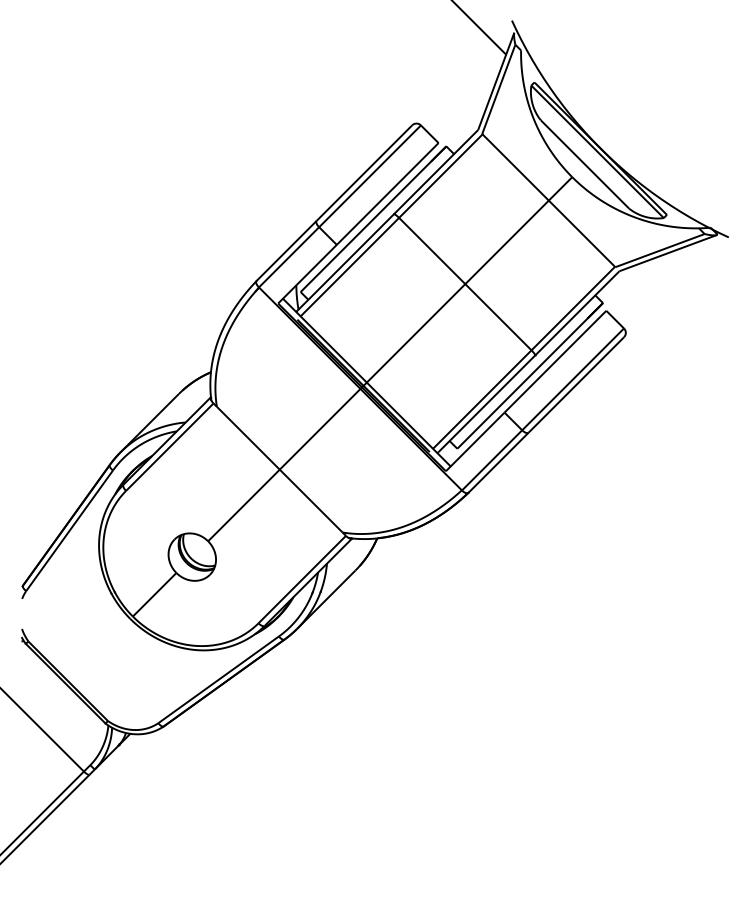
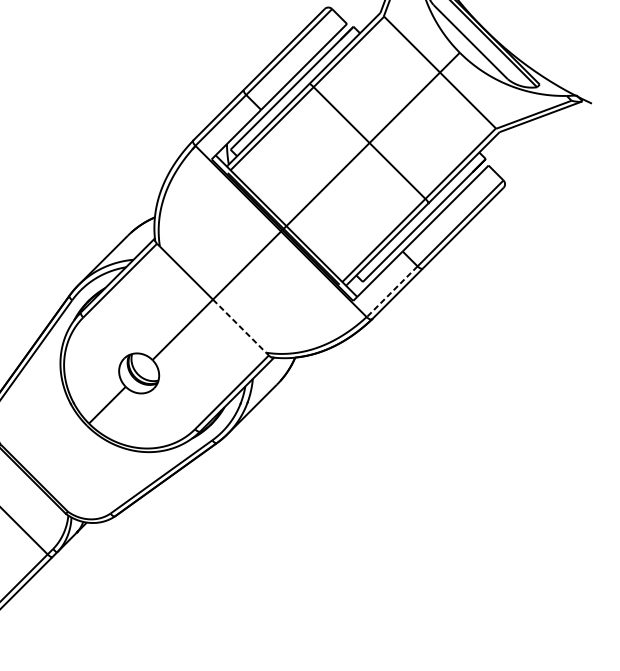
line: (492, 460) -> (392, 291), solid -> dashed
line: (311, 501) -> (239, 326), solid -> dashed

